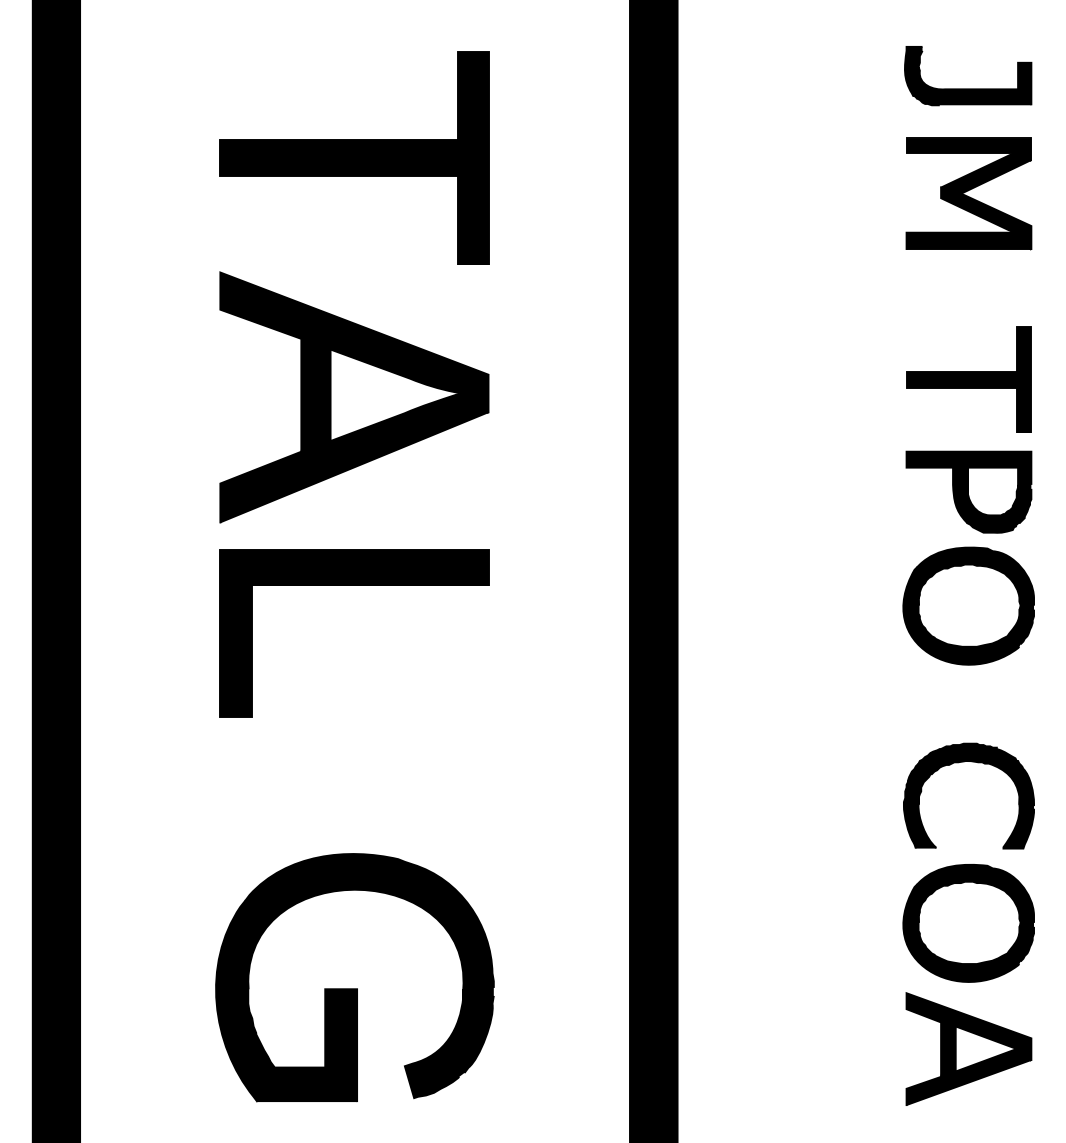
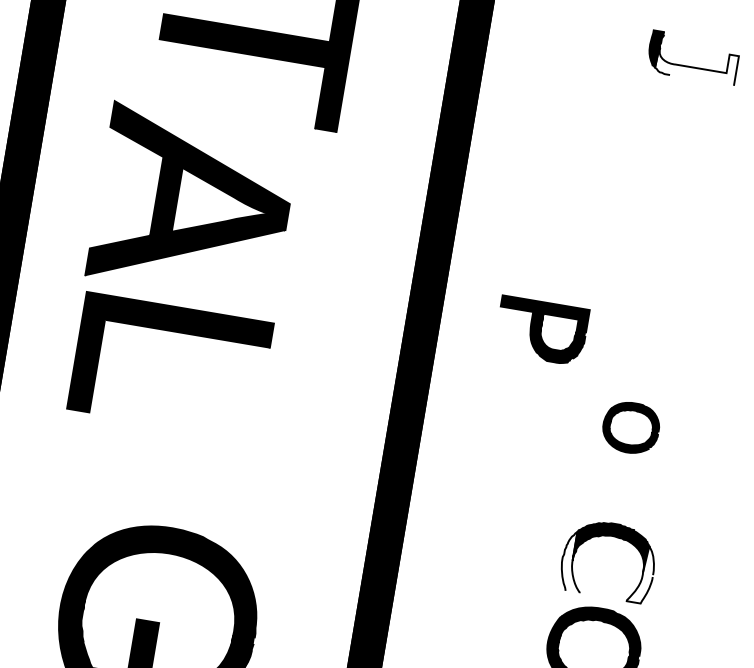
fill: (974, 83) -> (696, 63), removed
part: (968, 193) -> (679, 139), removed
part: (968, 379) -> (657, 269), removed
part: (354, 397) -> (193, 204), moved
part: (968, 491) -> (541, 330), moved
part: (354, 585) -> (176, 332), moved
part: (968, 605) -> (631, 427), size x0.6
fill: (919, 805) -> (573, 561), removed
fill: (1018, 807) -> (642, 574), removed

